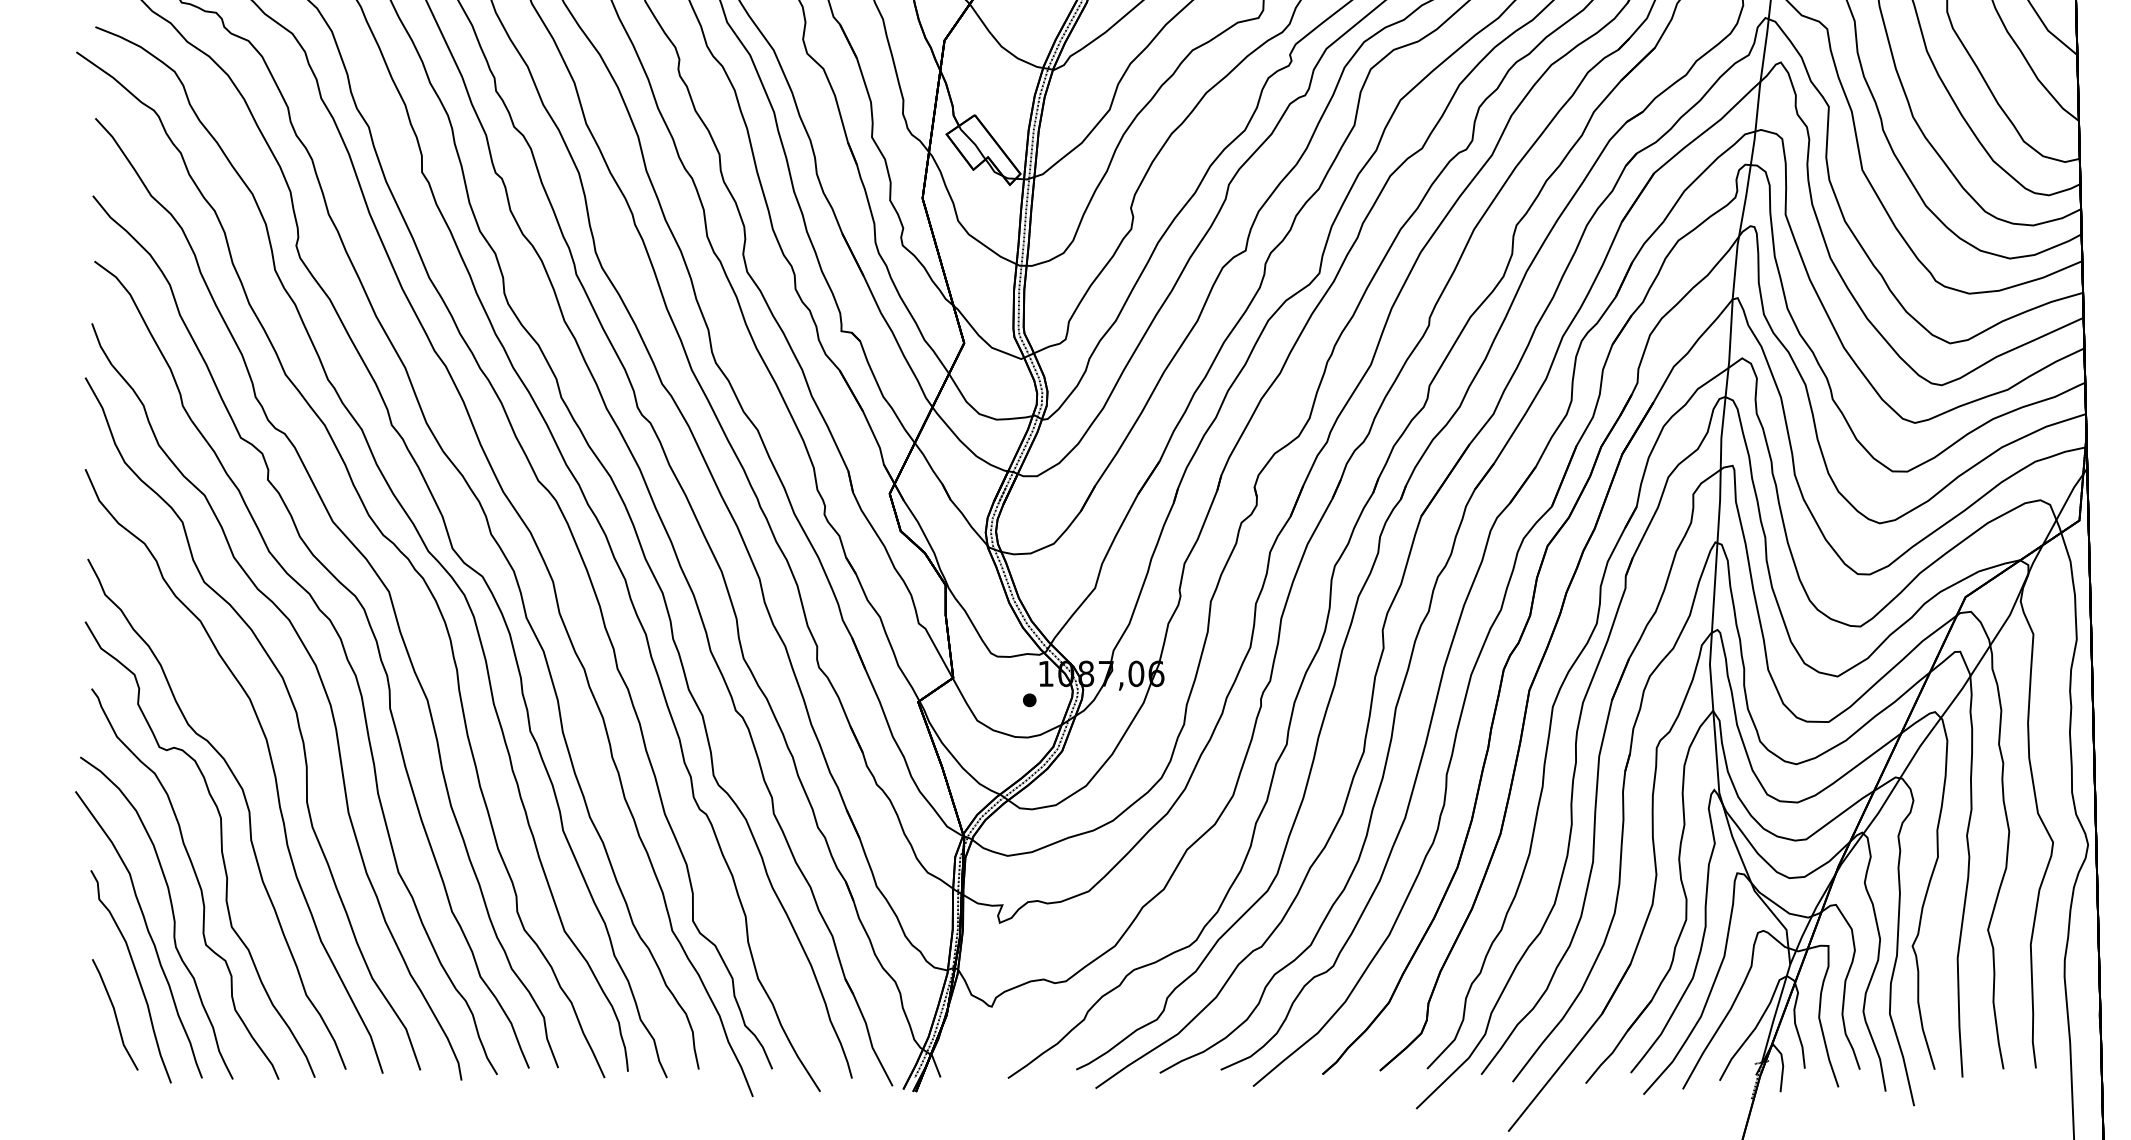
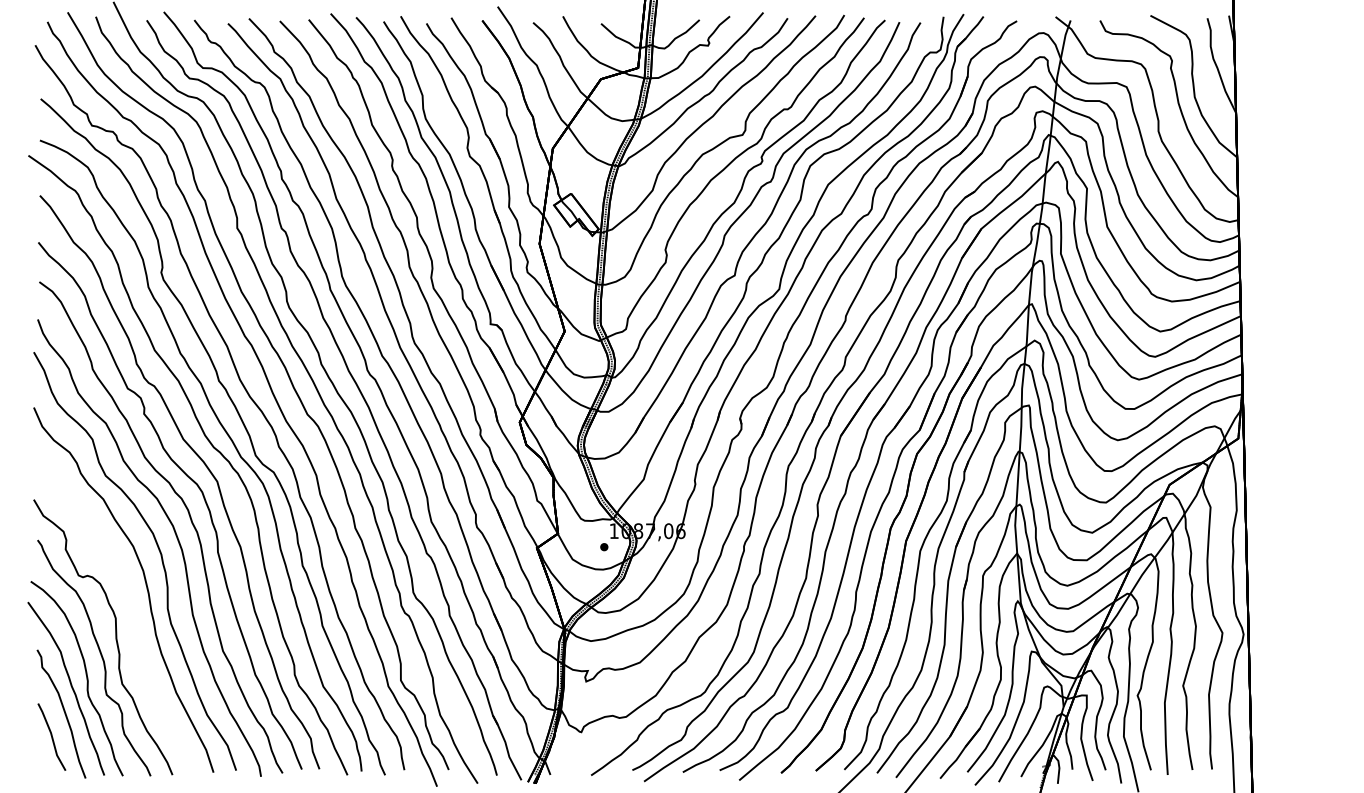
part: (245, 805) -> (130, 610), removed

